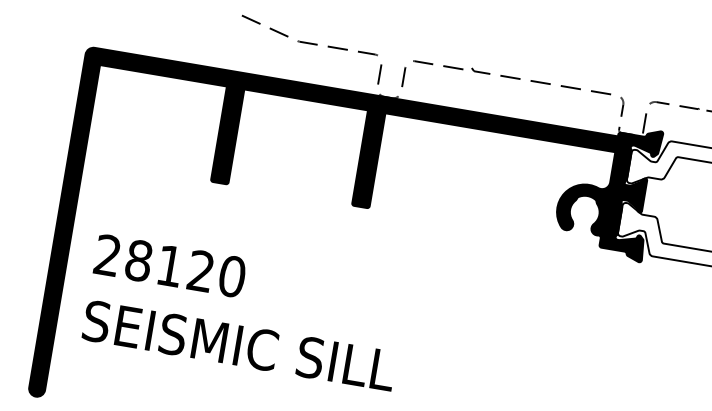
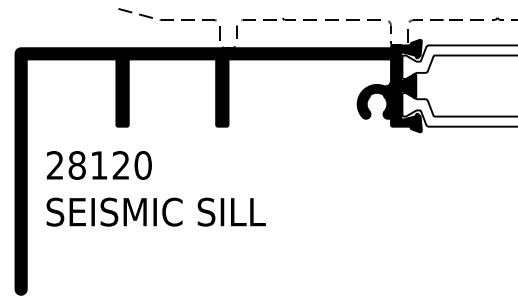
text: (244, 312) -> (155, 188), moved

